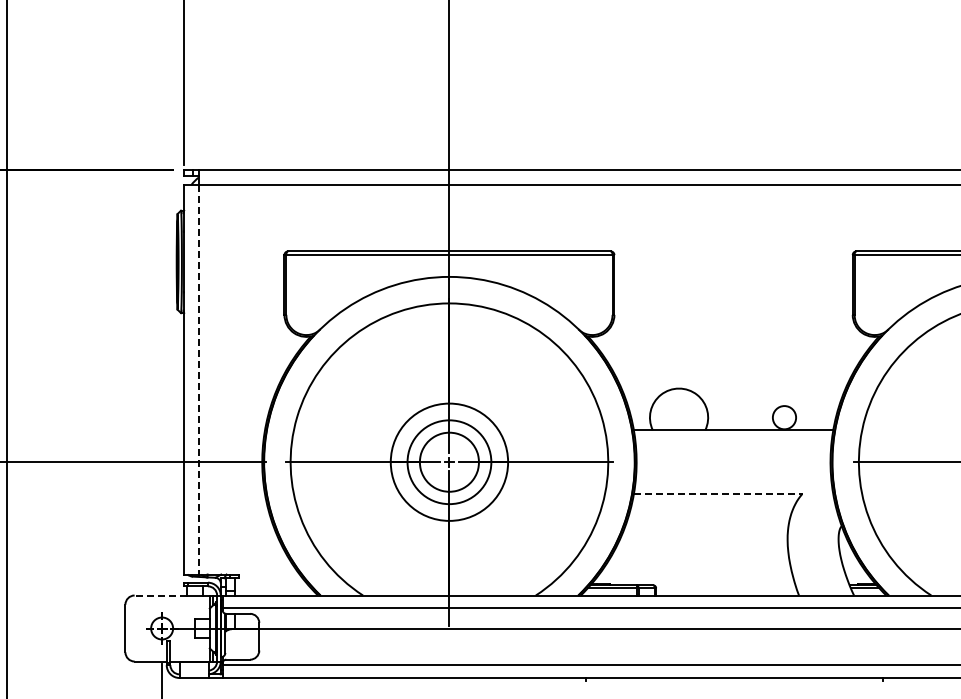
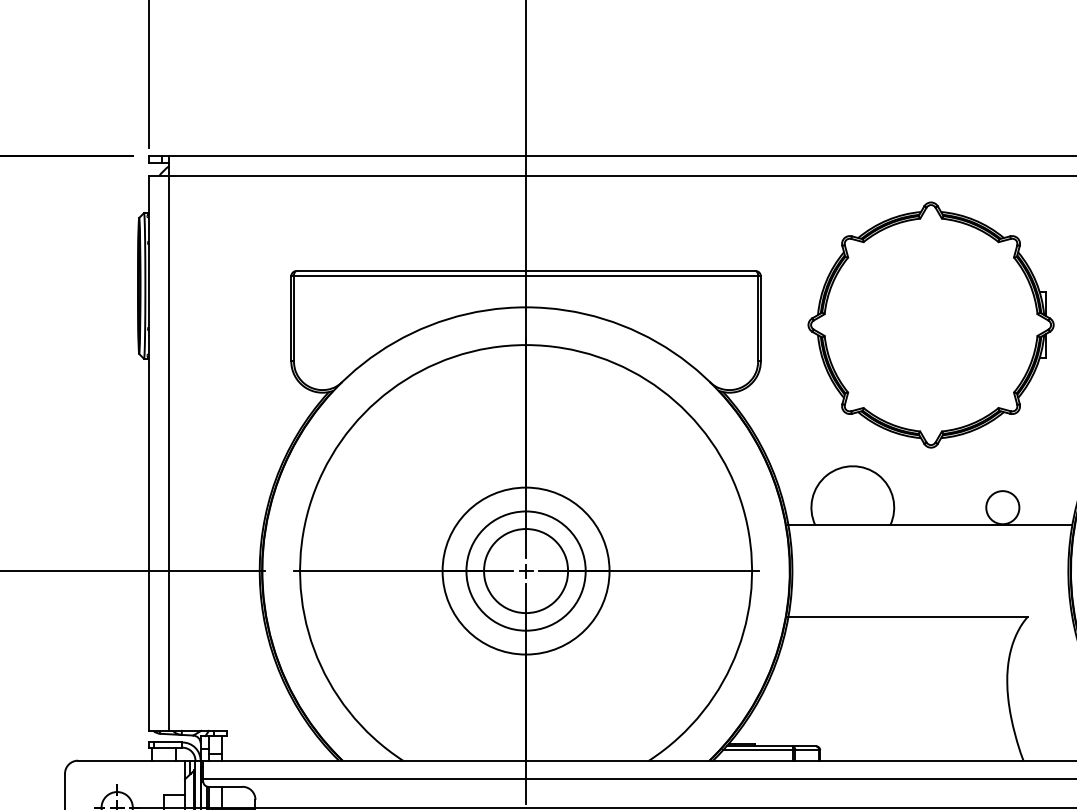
part: (734, 289) -> (931, 325), added
line: (198, 379) -> (168, 453), dashed -> solid
line: (718, 494) -> (908, 616), dashed -> solid
line: (160, 595) -> (114, 760), dashed -> solid

